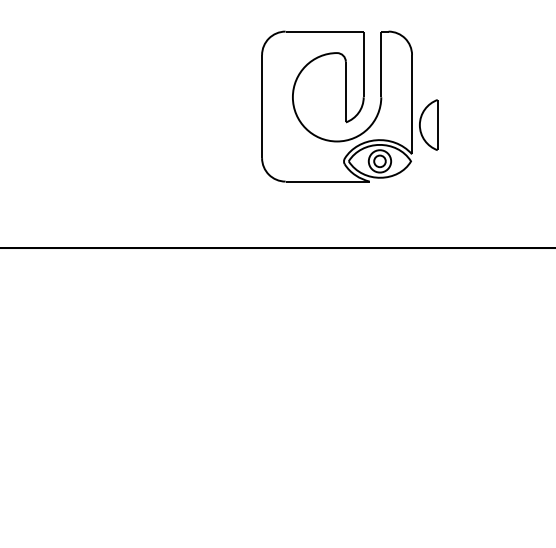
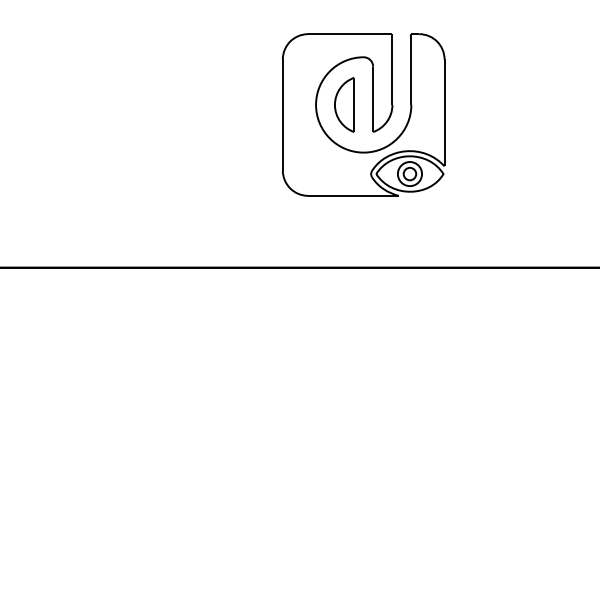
part: (428, 124) -> (344, 104), moved

